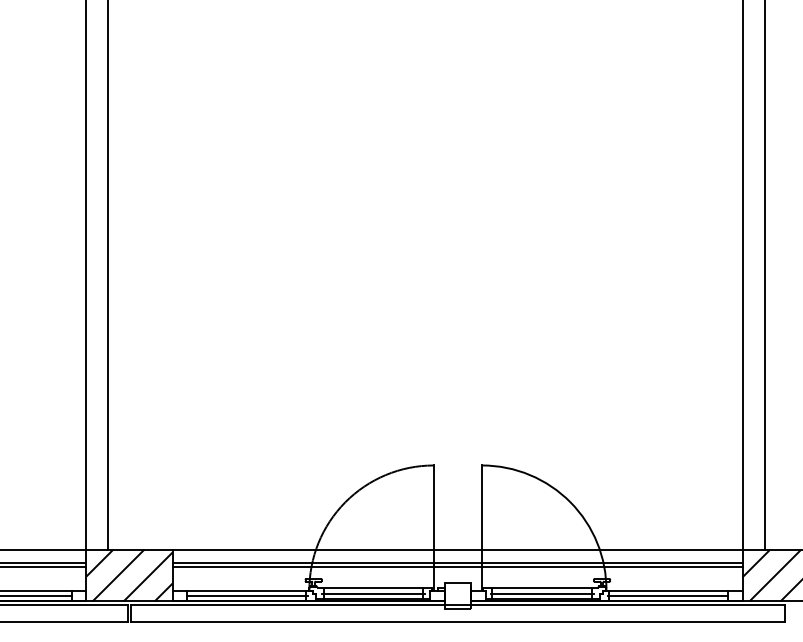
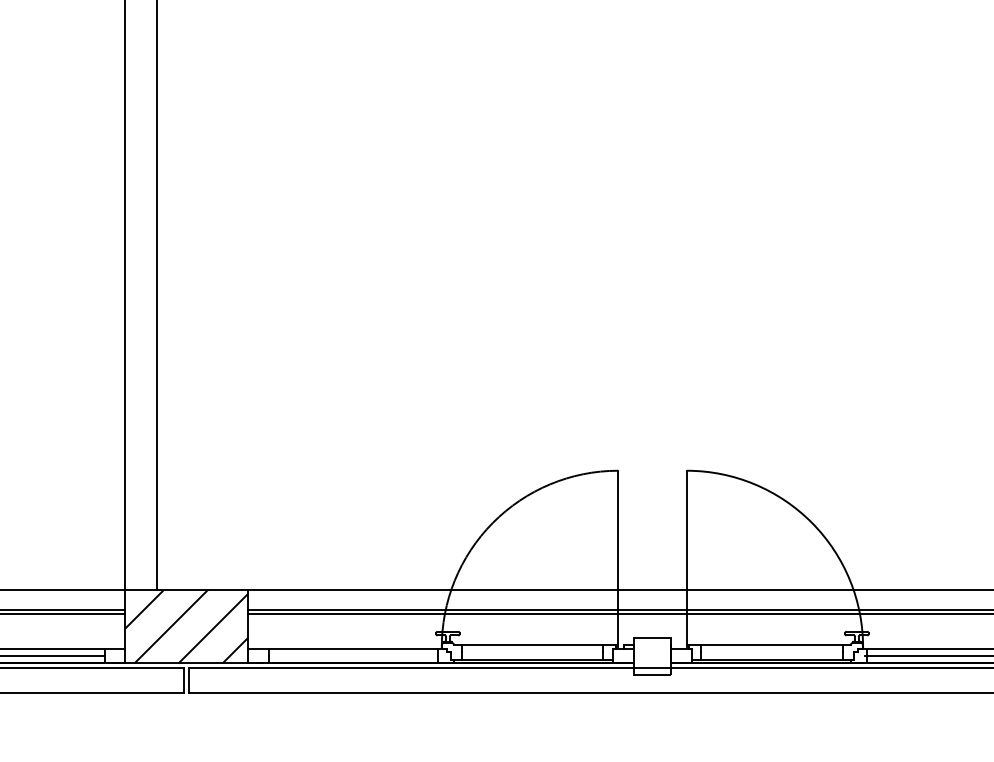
line: (373, 593) -> (532, 652), removed
line: (541, 593) -> (770, 652), removed
line: (247, 596) -> (354, 656), removed

